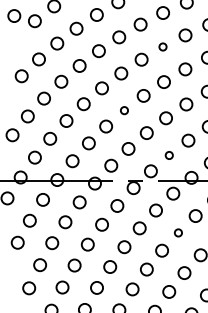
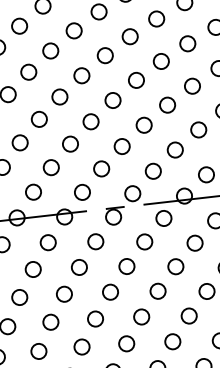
circle: (162, 46) -> (129, 36), size x1.67
circle: (124, 110) -> (91, 121), size x1.67
circle: (169, 155) -> (153, 171), size x1.67
circle: (178, 232) -> (175, 266), size x1.67

